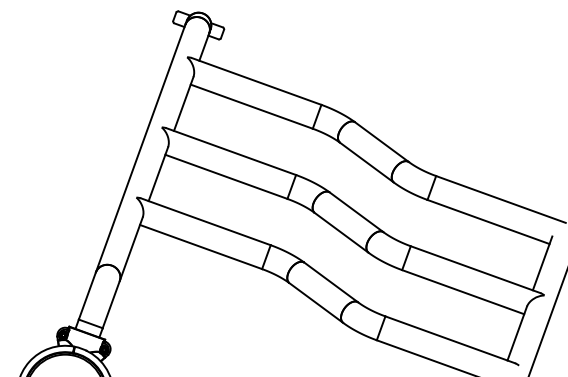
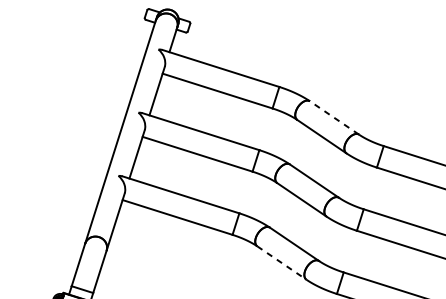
line: (381, 141) -> (334, 117), solid -> dashed
line: (316, 303) -> (282, 263), solid -> dashed

